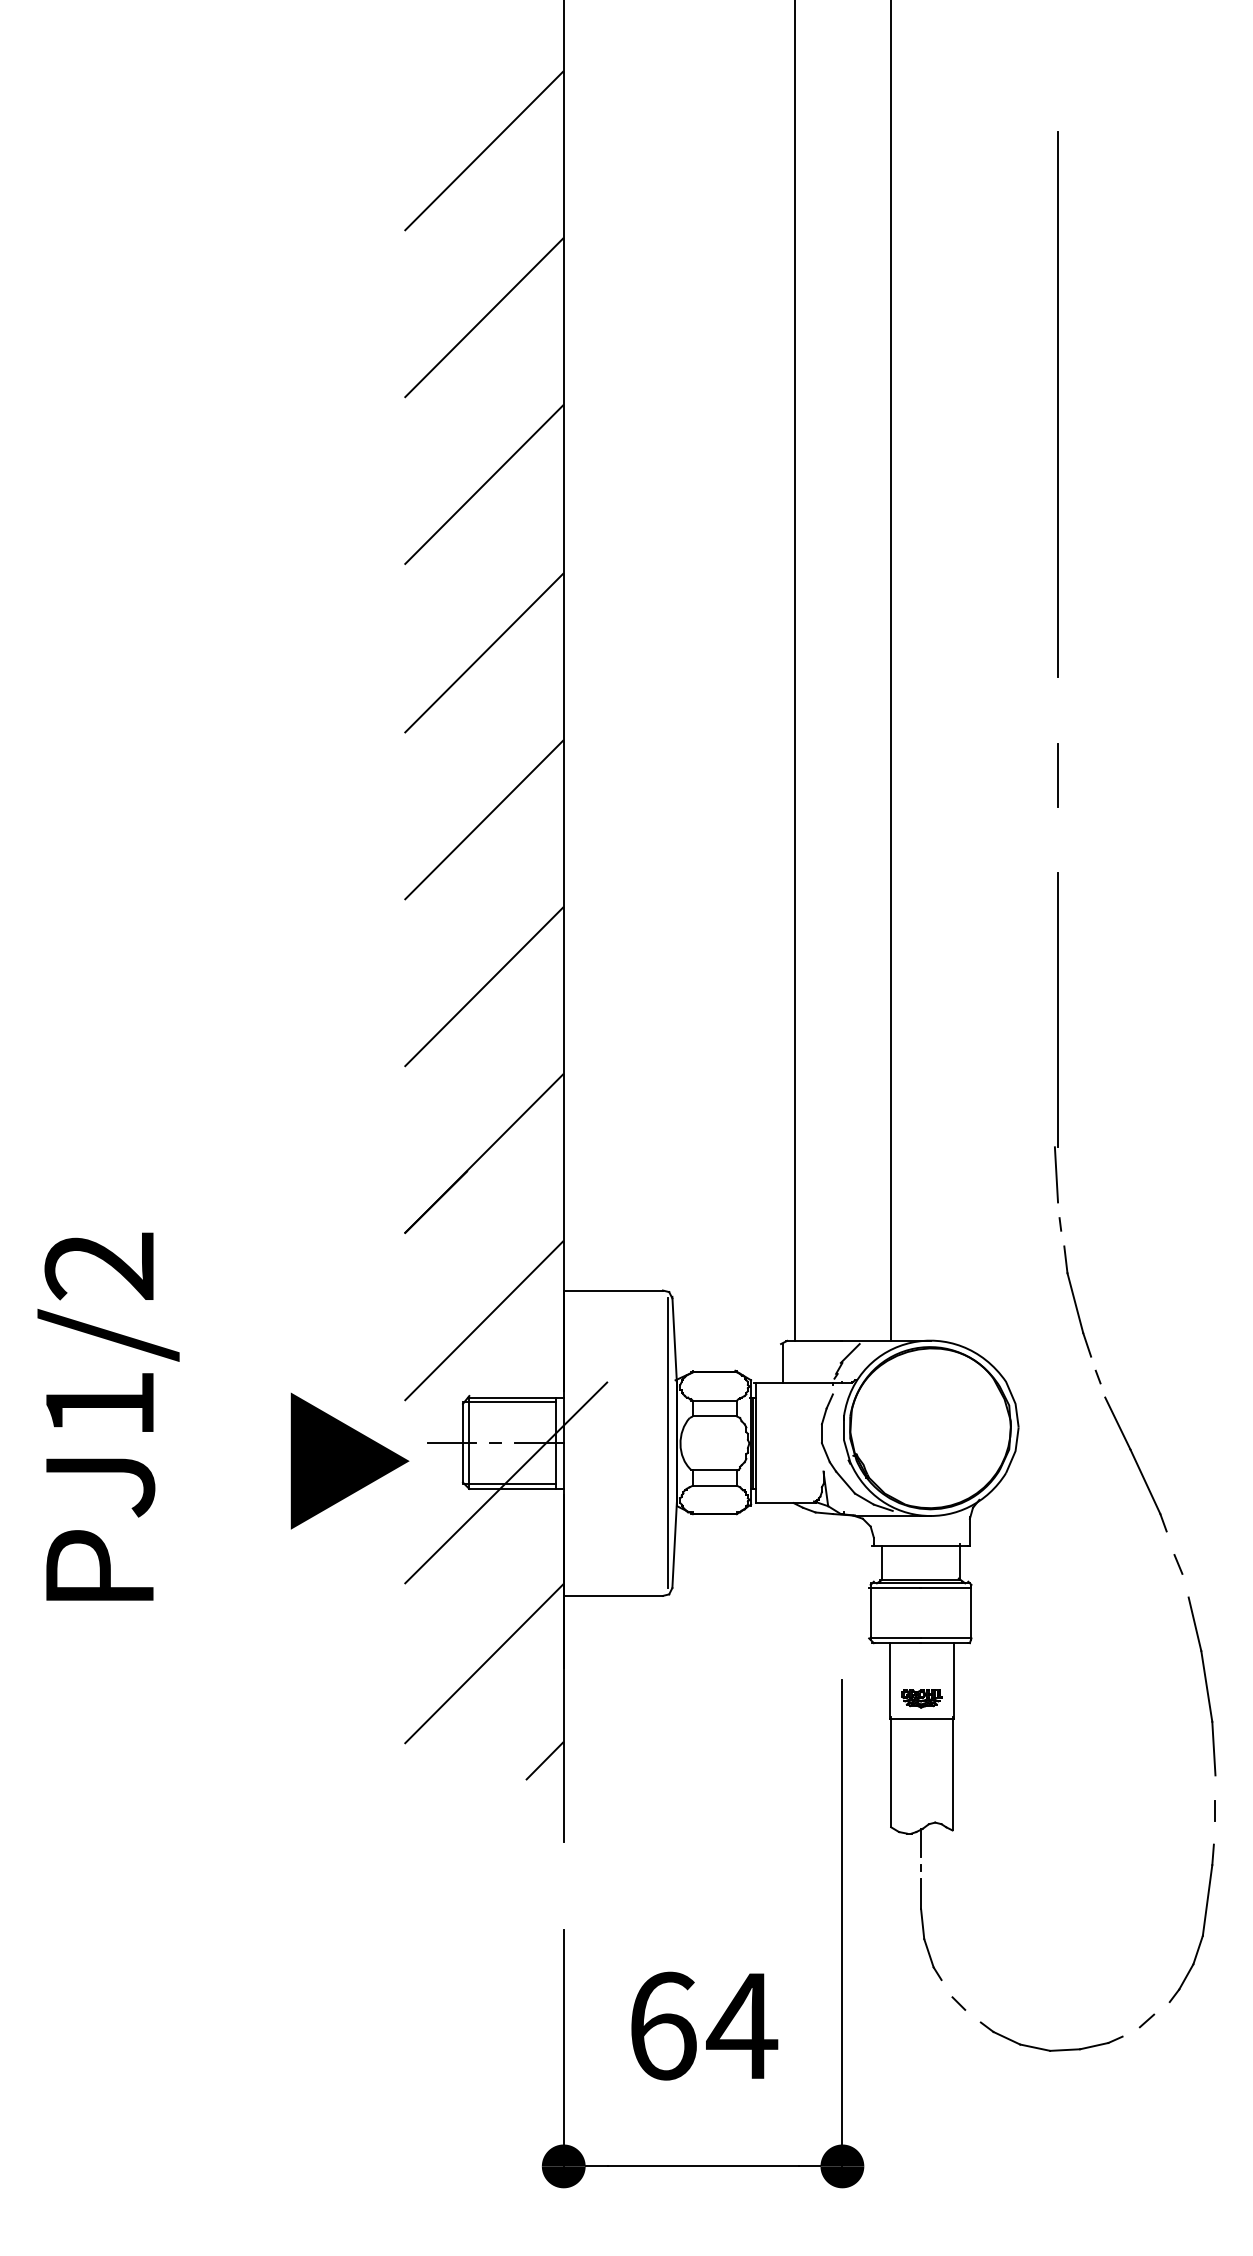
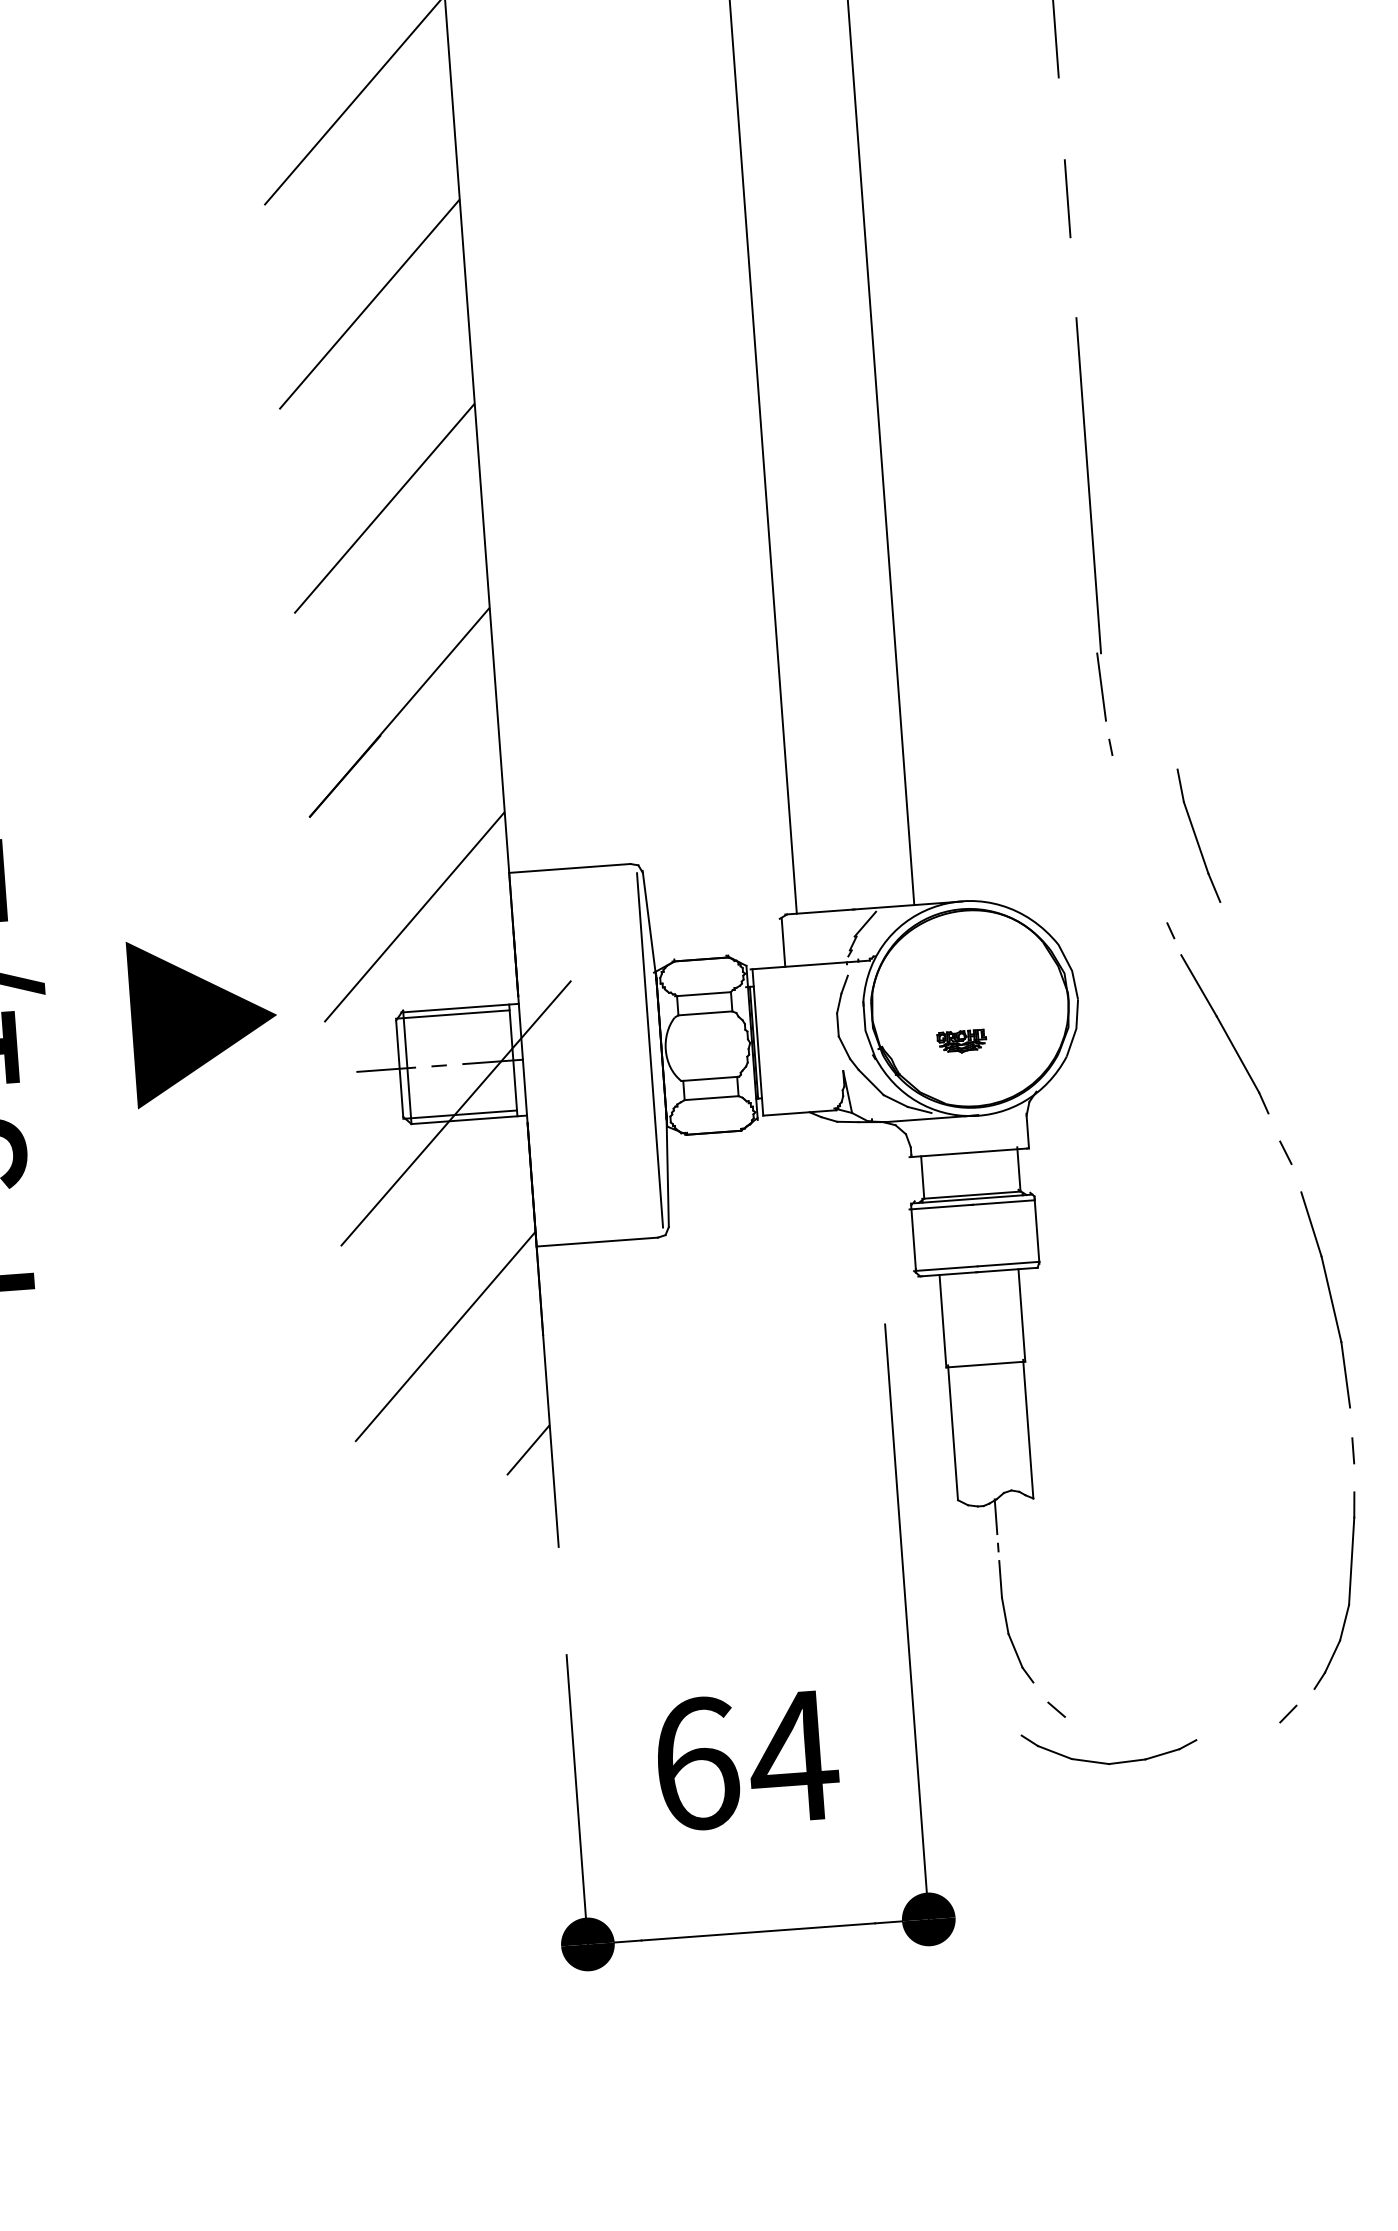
part: (1077, 1301) -> (1198, 835), moved
text: (349, 1460) -> (203, 1019), moved
part: (921, 1698) -> (961, 1041), moved
part: (1051, 2049) -> (1110, 1762), moved

